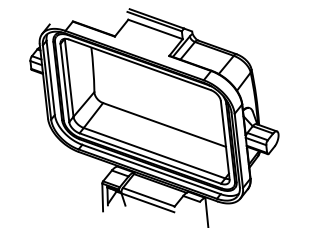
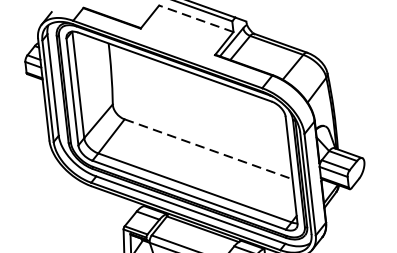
line: (155, 29) -> (196, 18), solid -> dashed
line: (165, 125) -> (209, 150), solid -> dashed

